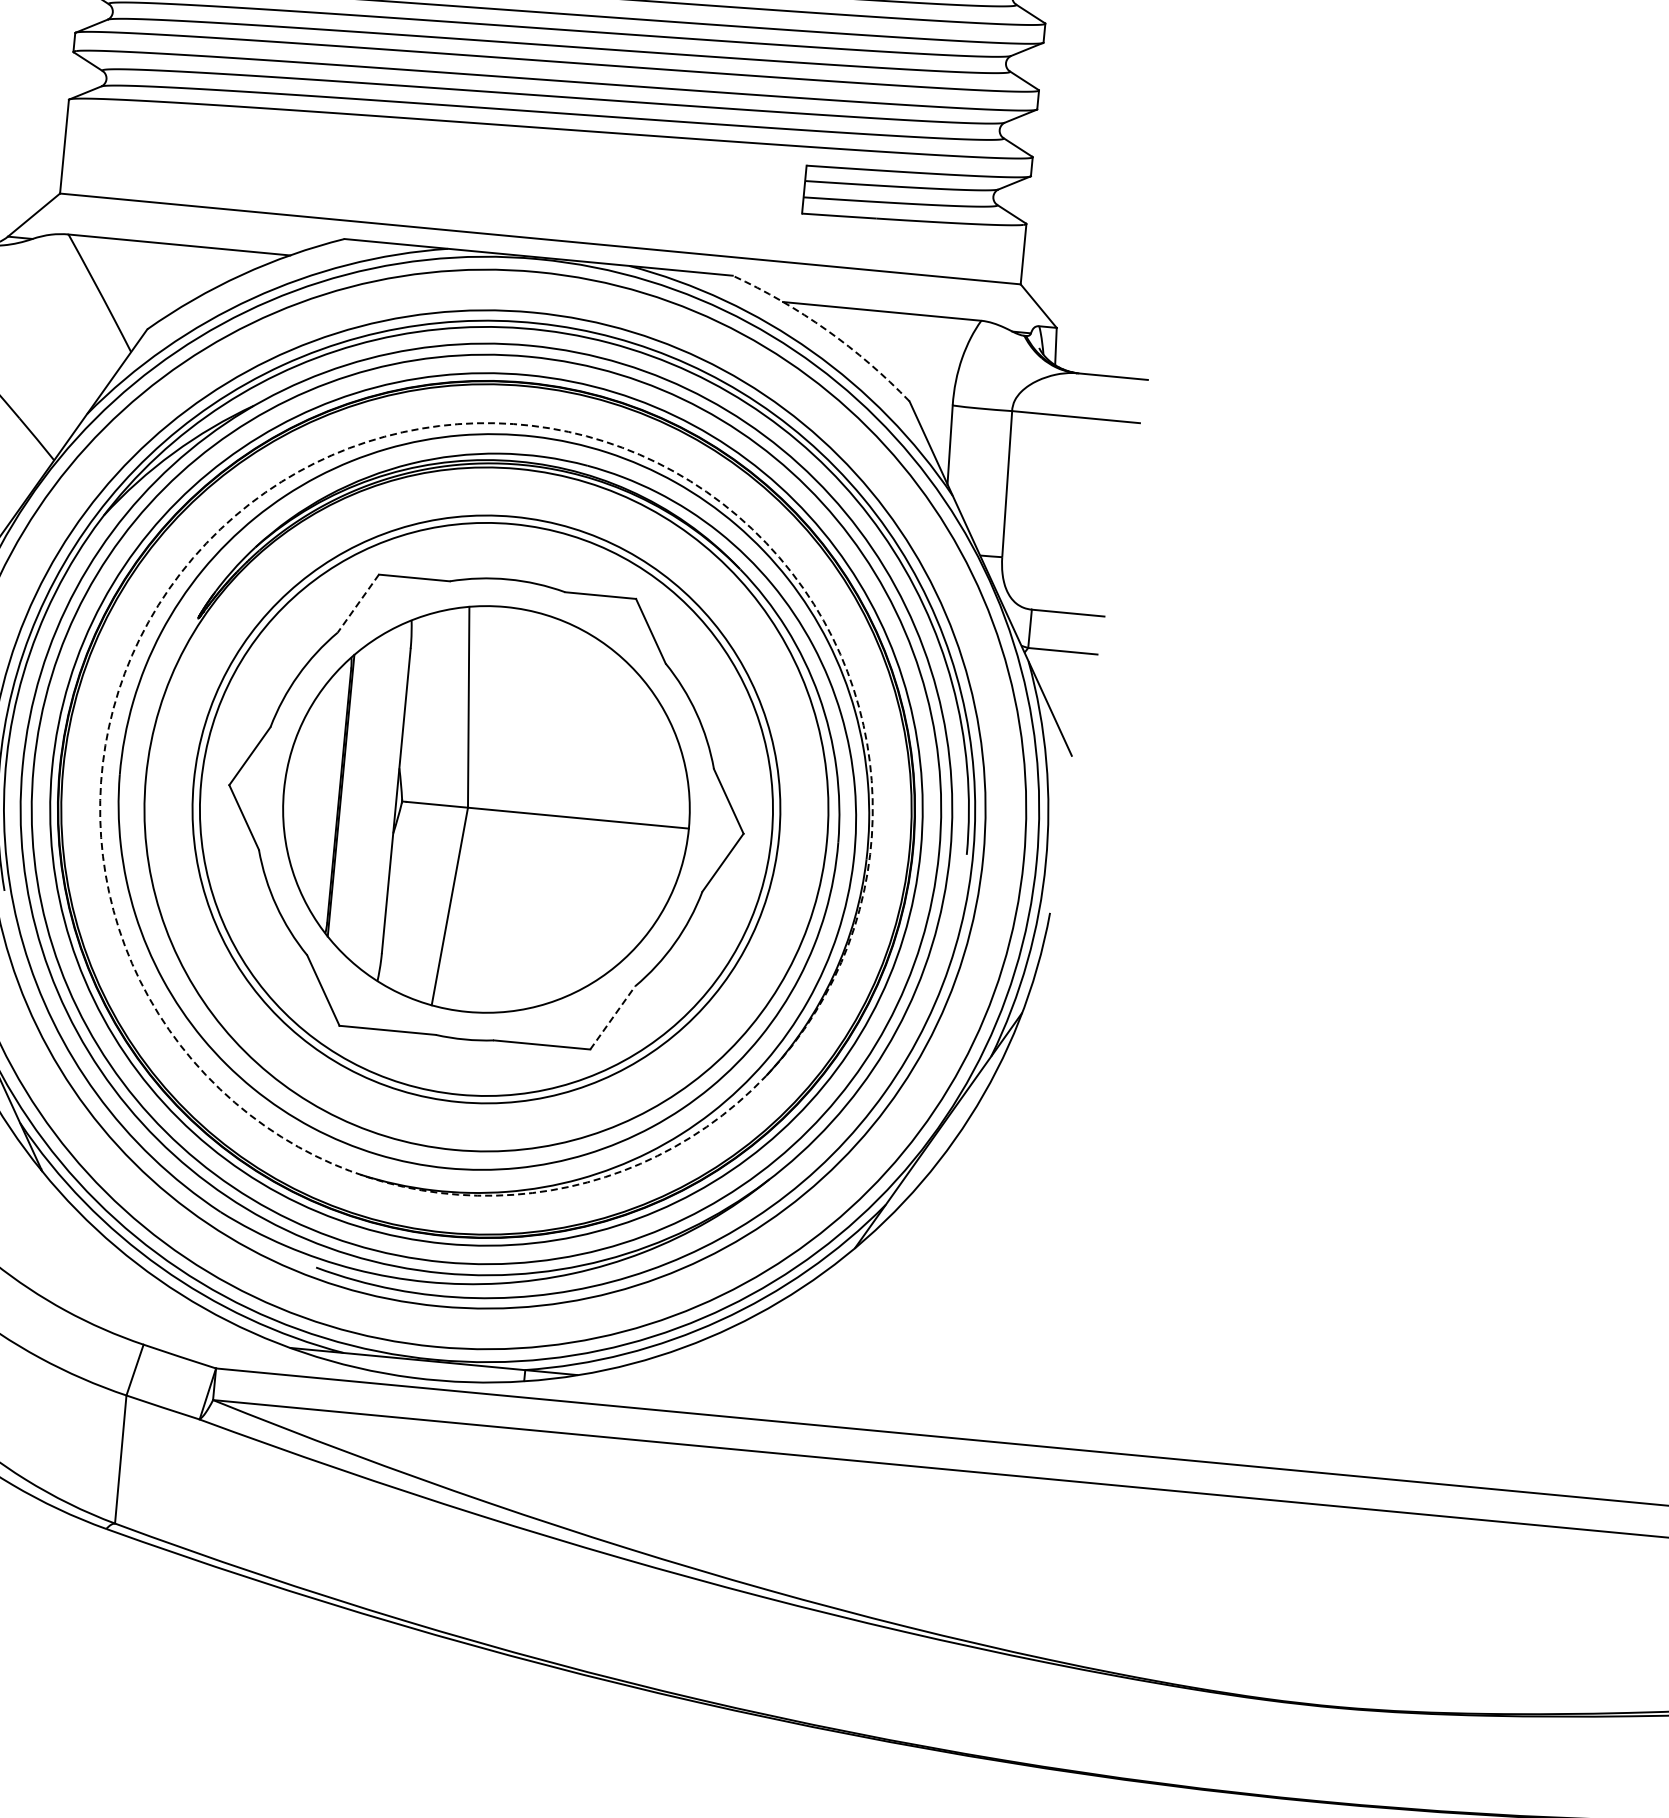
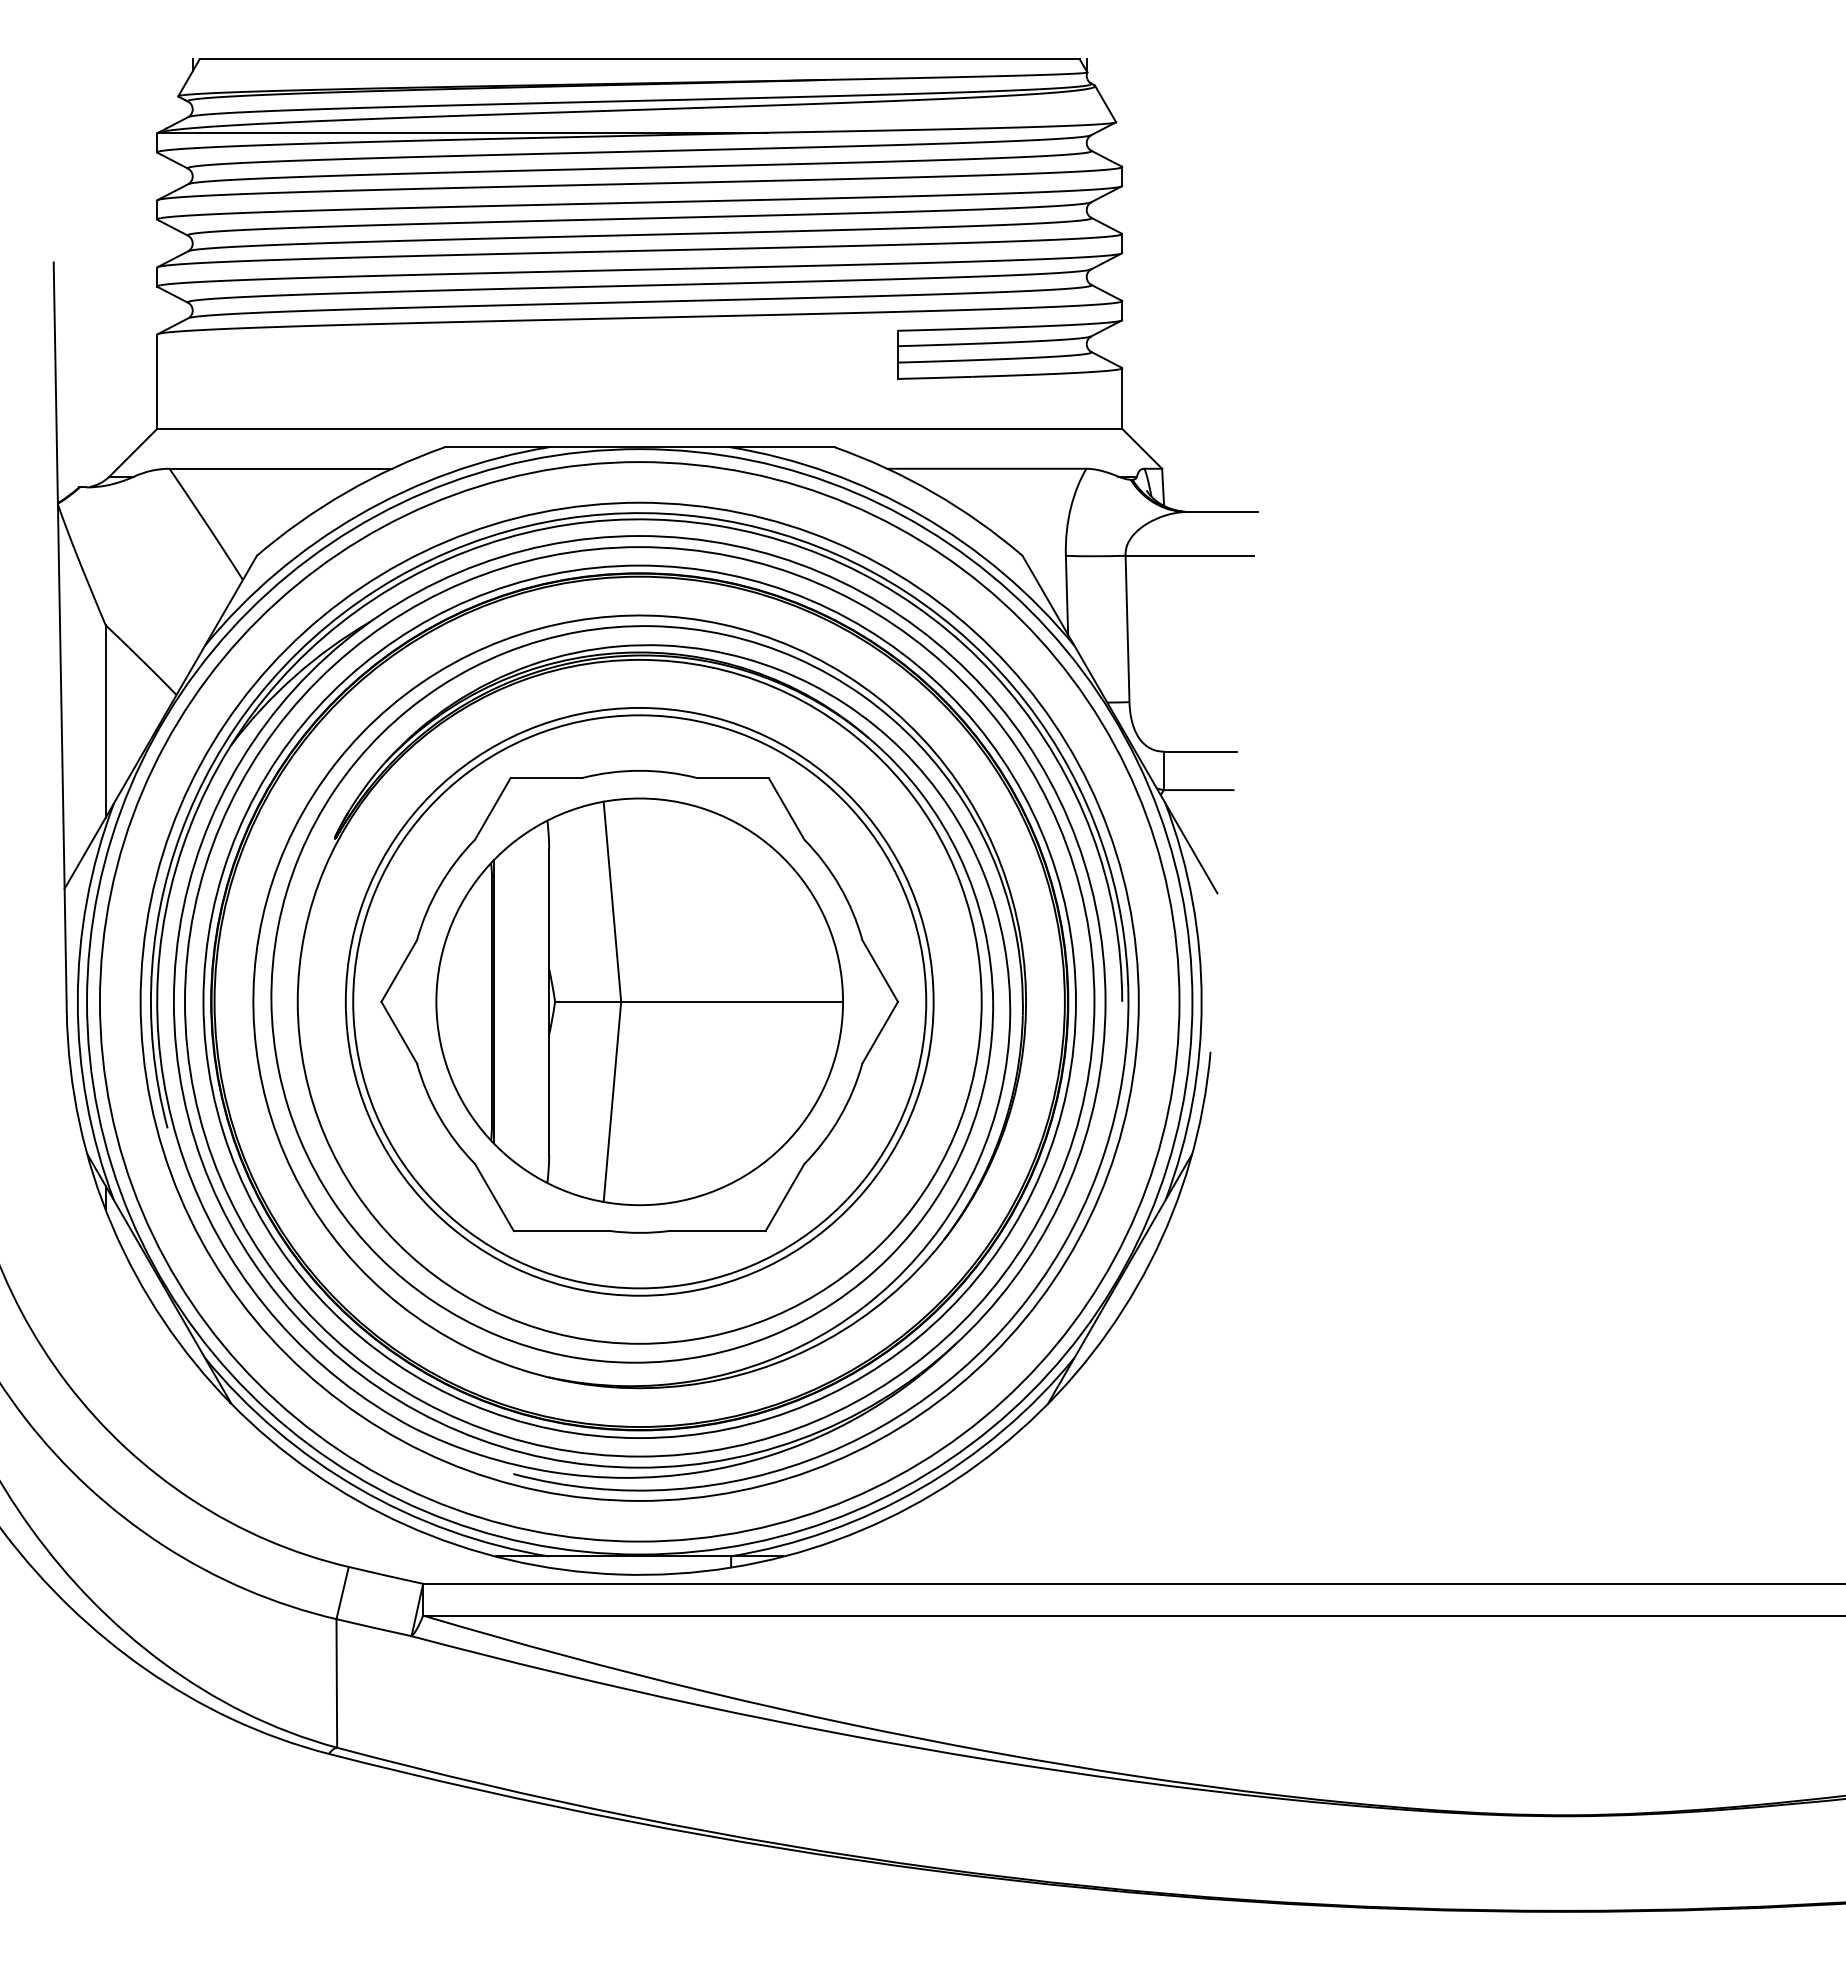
arc: (826, 330) -> (933, 492), dashed -> solid
arc: (206, 543) -> (335, 763), dashed -> solid
line: (357, 604) -> (492, 809), dashed -> solid
line: (613, 1017) -> (785, 1197), dashed -> solid

